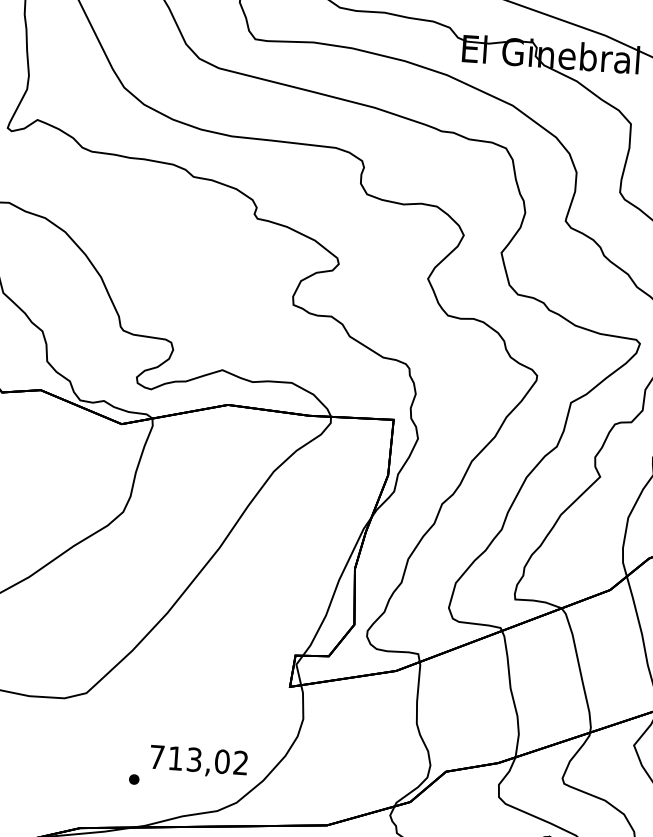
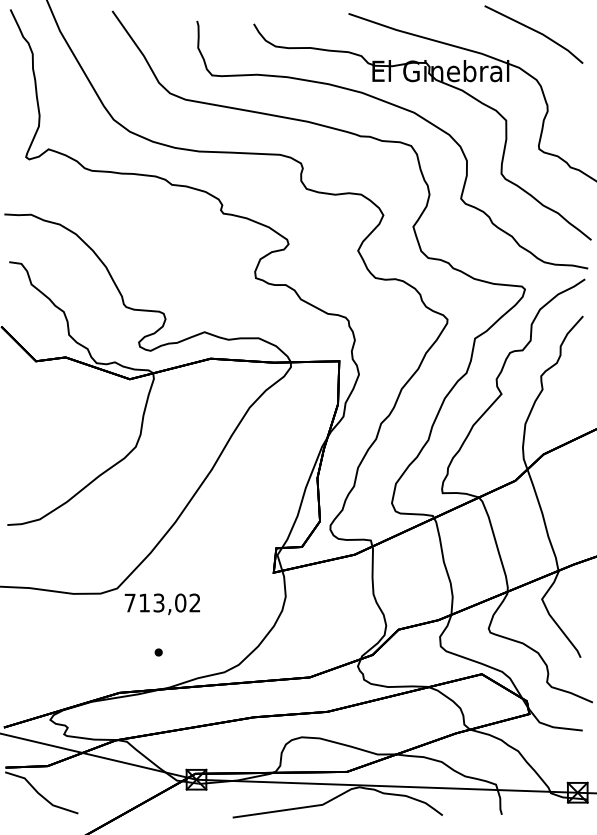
text: (197, 761) -> (161, 604), moved

